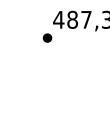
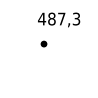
part: (46, 37) -> (43, 43), moved

